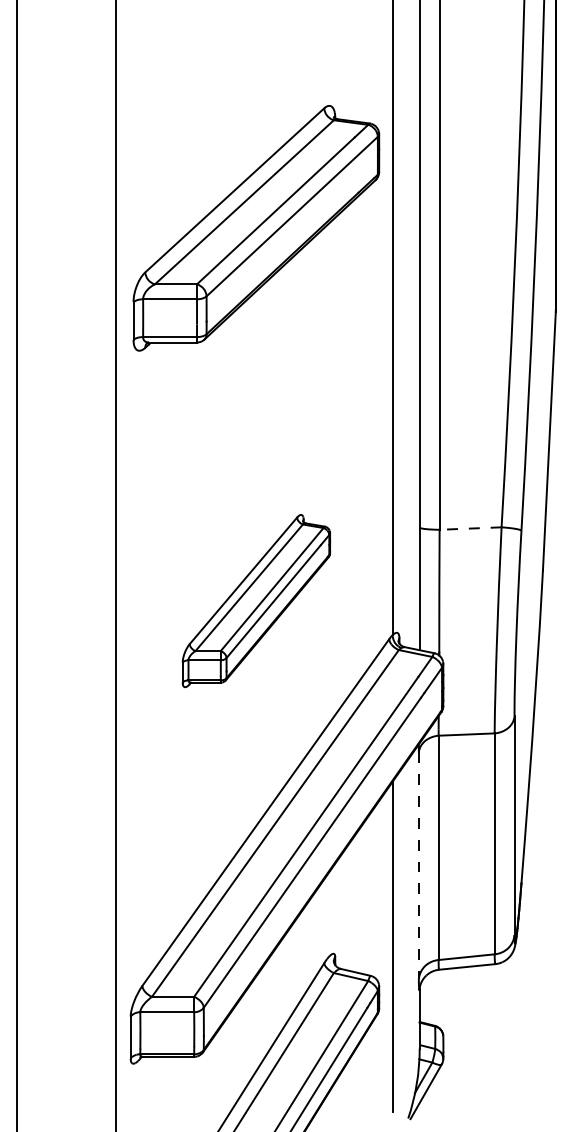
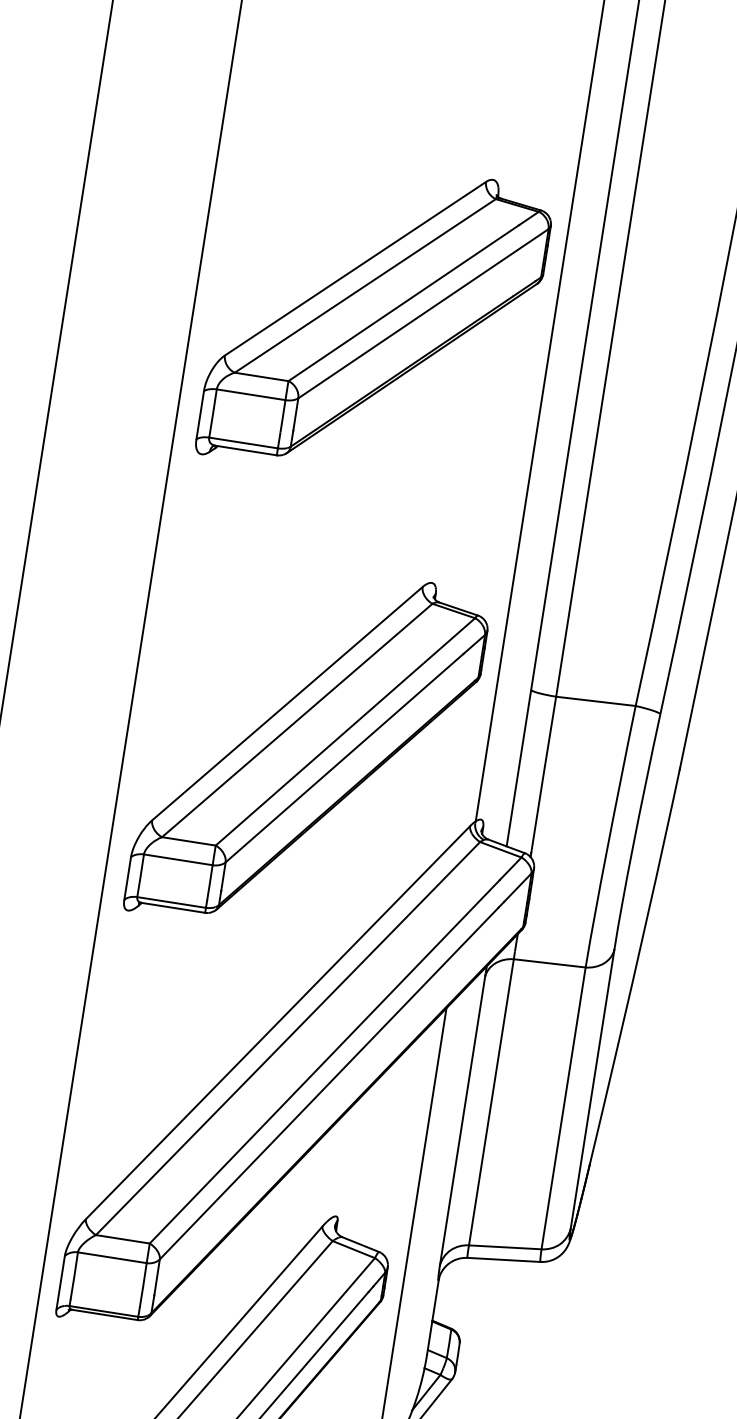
part: (256, 228) -> (375, 321), moved
line: (470, 528) -> (595, 701), dashed -> solid
part: (256, 600) -> (308, 750), size x1.67
line: (418, 866) -> (461, 1122), dashed -> solid

